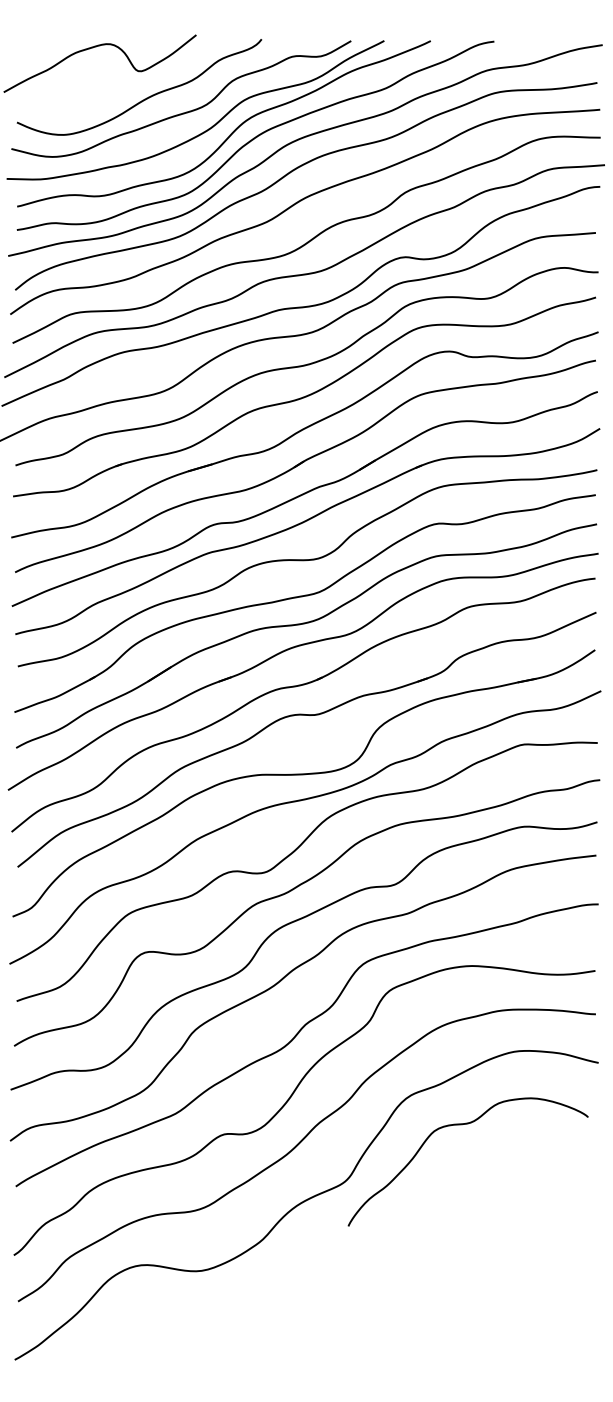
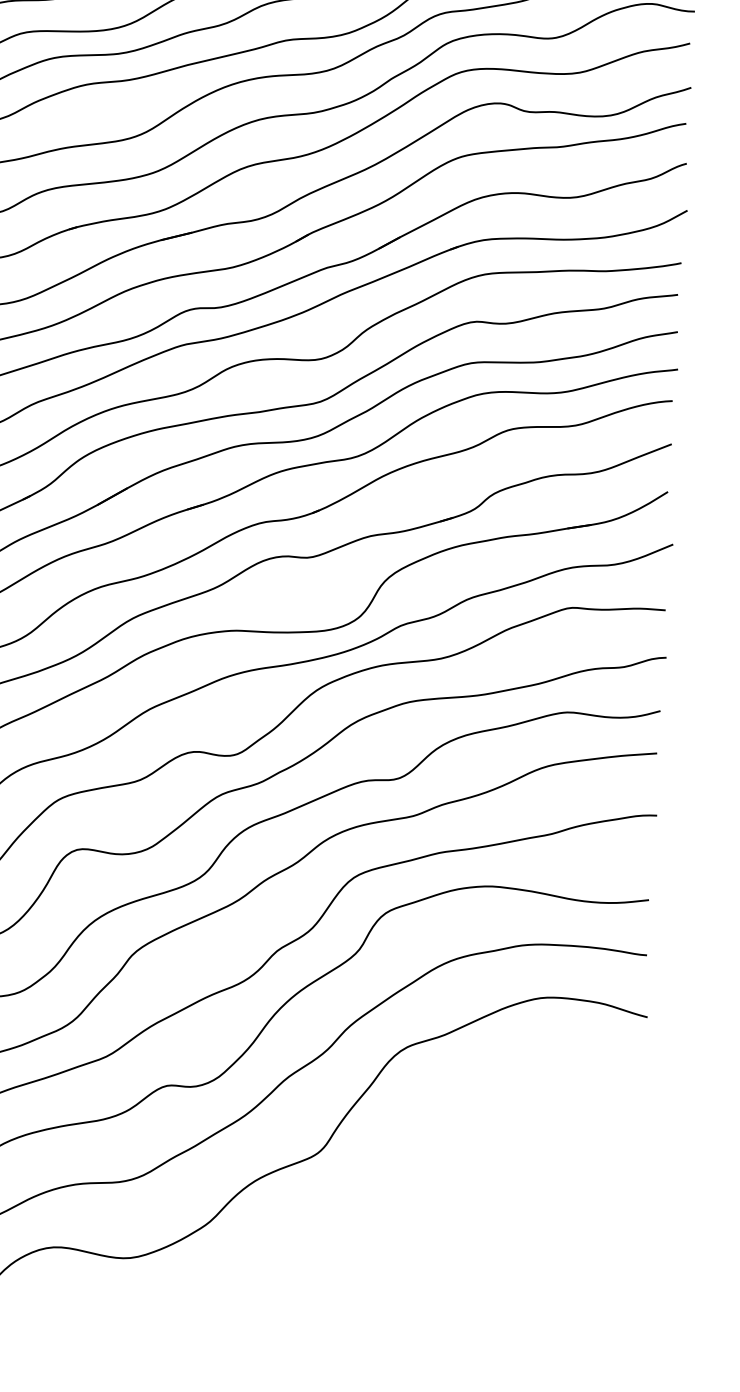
curve: (462, 1125) -> (470, 1088), removed

